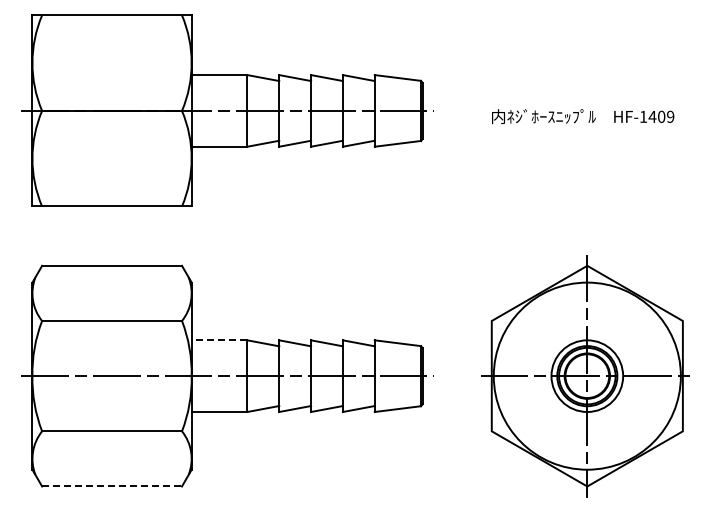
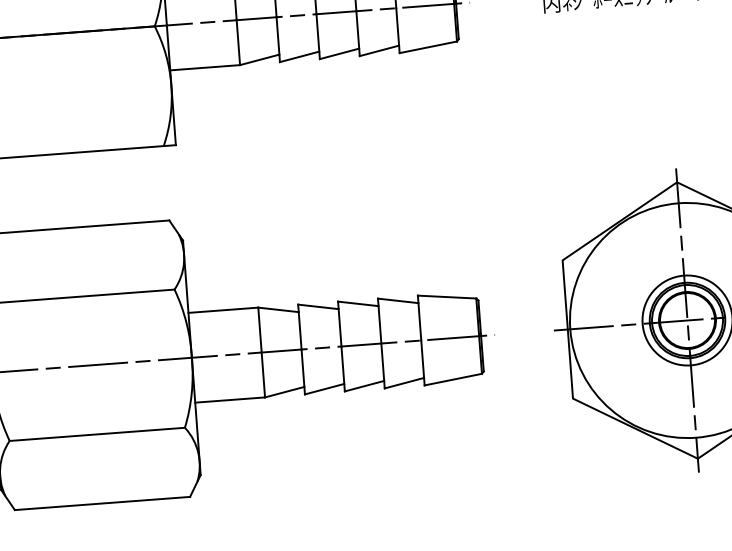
line: (219, 340) -> (223, 310), dashed -> solid
line: (112, 486) -> (103, 503), dashed -> solid

